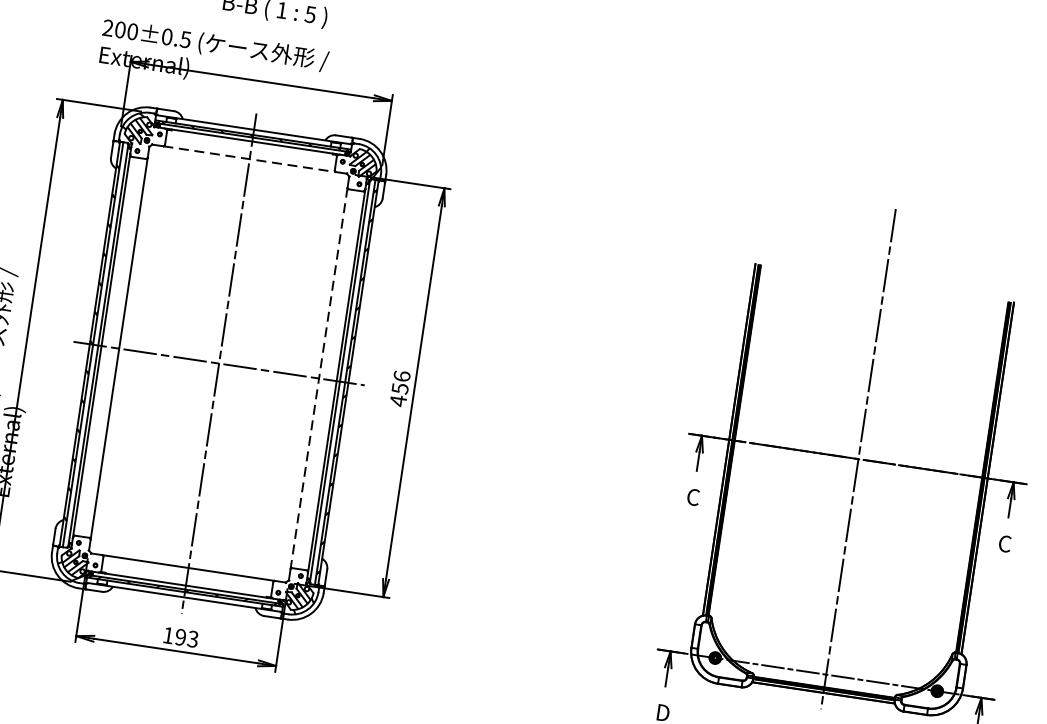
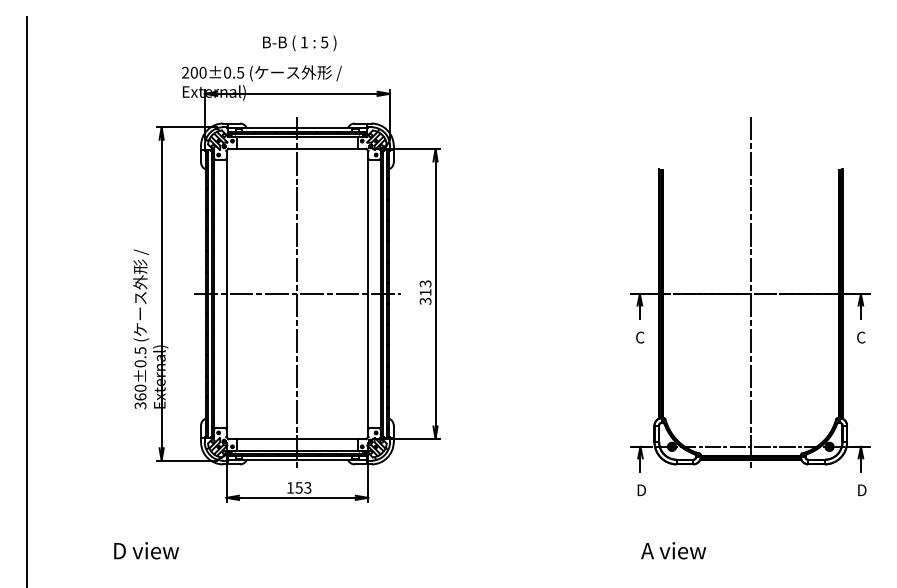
line: (249, 159) -> (297, 149), dashed -> solid
line: (319, 379) -> (368, 294), dashed -> solid
text: (400, 388) -> (425, 292), 456 -> 313
text: (179, 636) -> (298, 487), 193 -> 153

